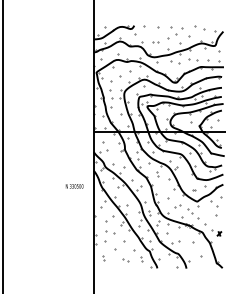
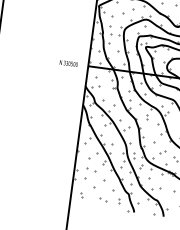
text: (74, 186) -> (68, 63), moved

